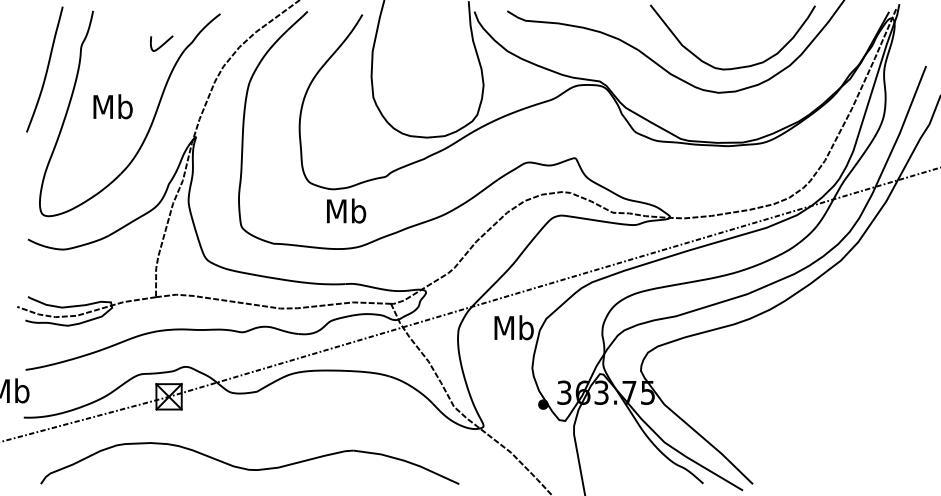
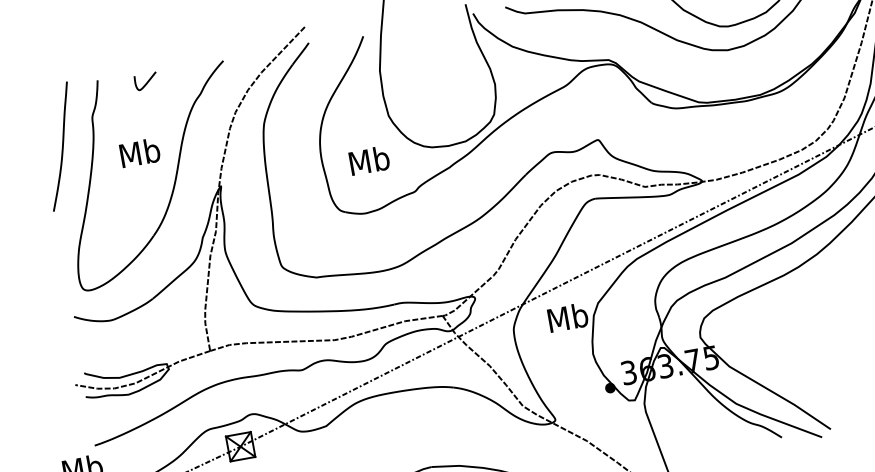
curve: (161, 44) -> (146, 82), moved
text: (112, 106) -> (139, 152), moved
text: (346, 210) -> (369, 160), moved

